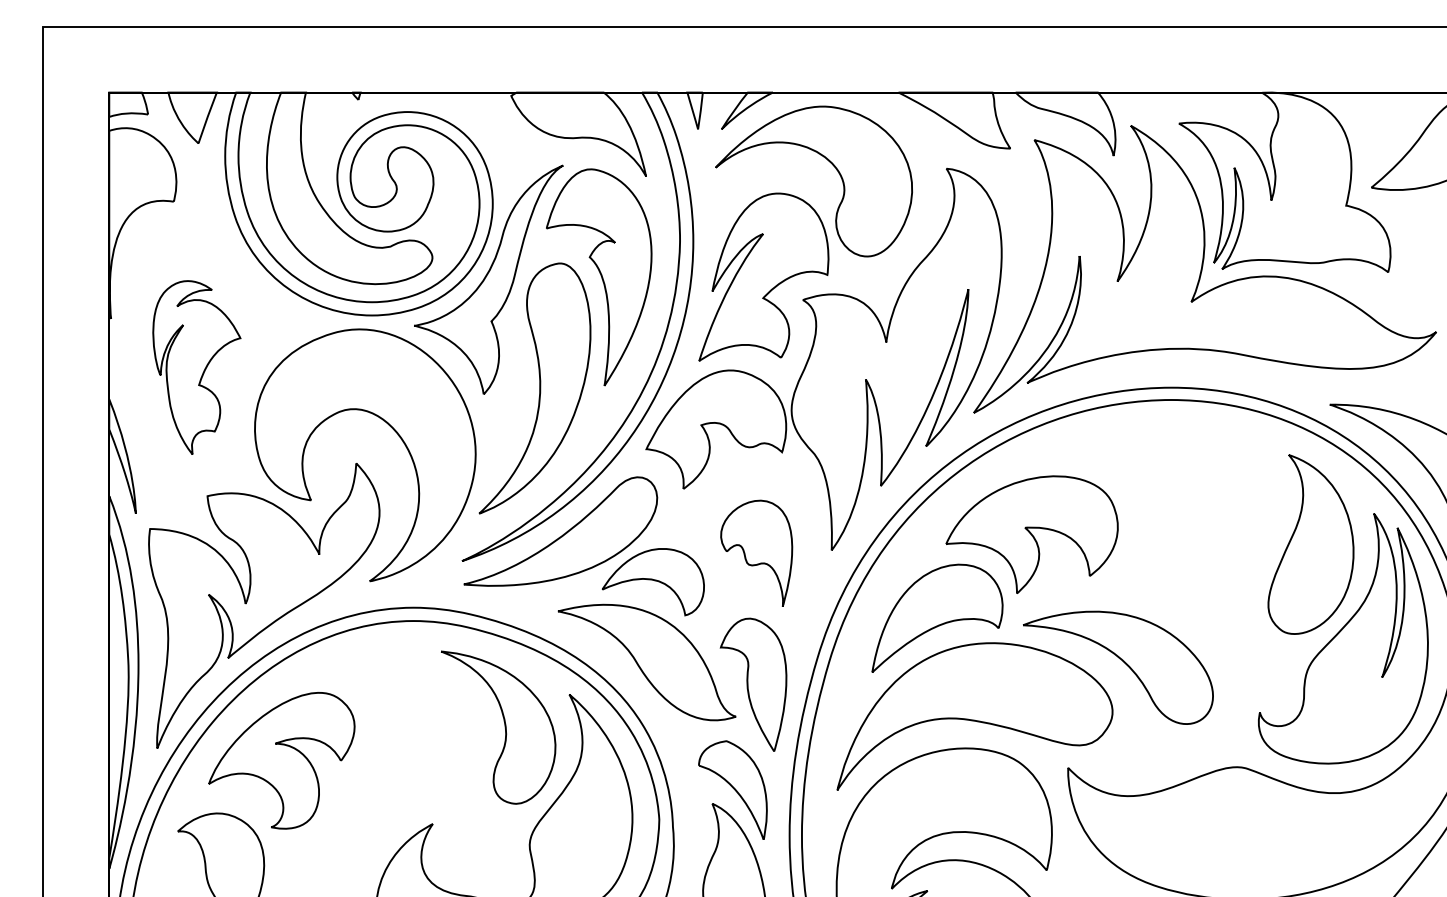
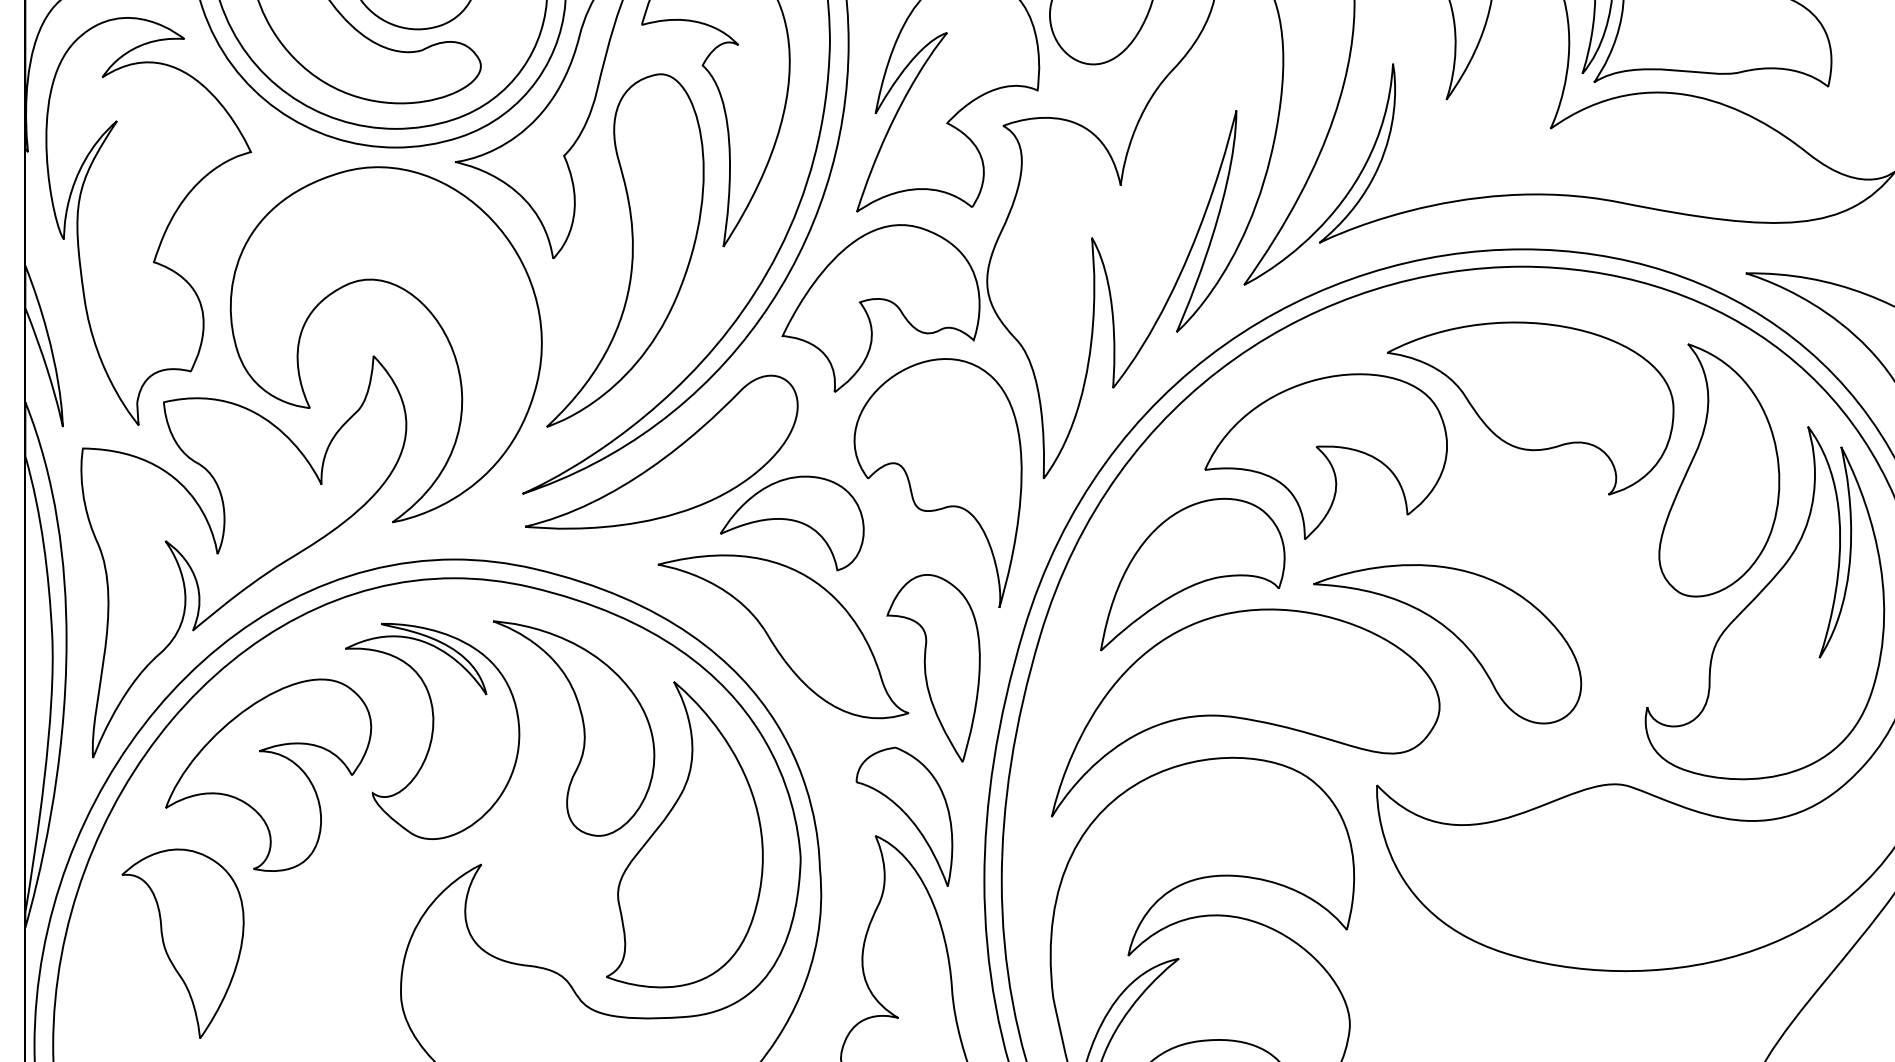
part: (196, 367) -> (148, 220), size x1.67
part: (1177, 500) -> (1531, 408), added
part: (756, 553) -> (937, 483), size x1.67
part: (398, 729) -> (433, 731), added

